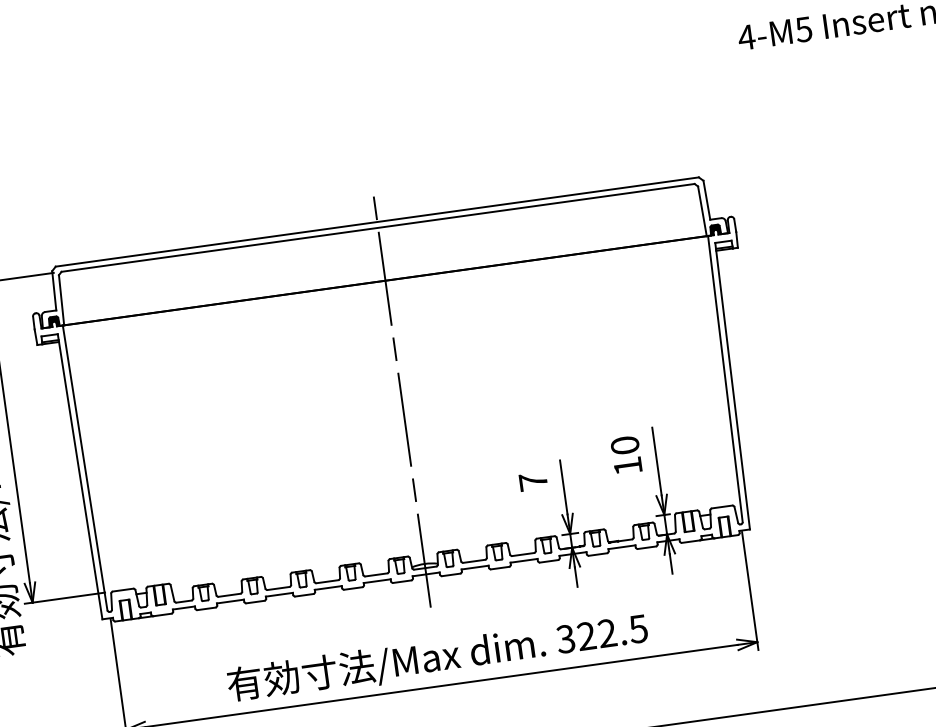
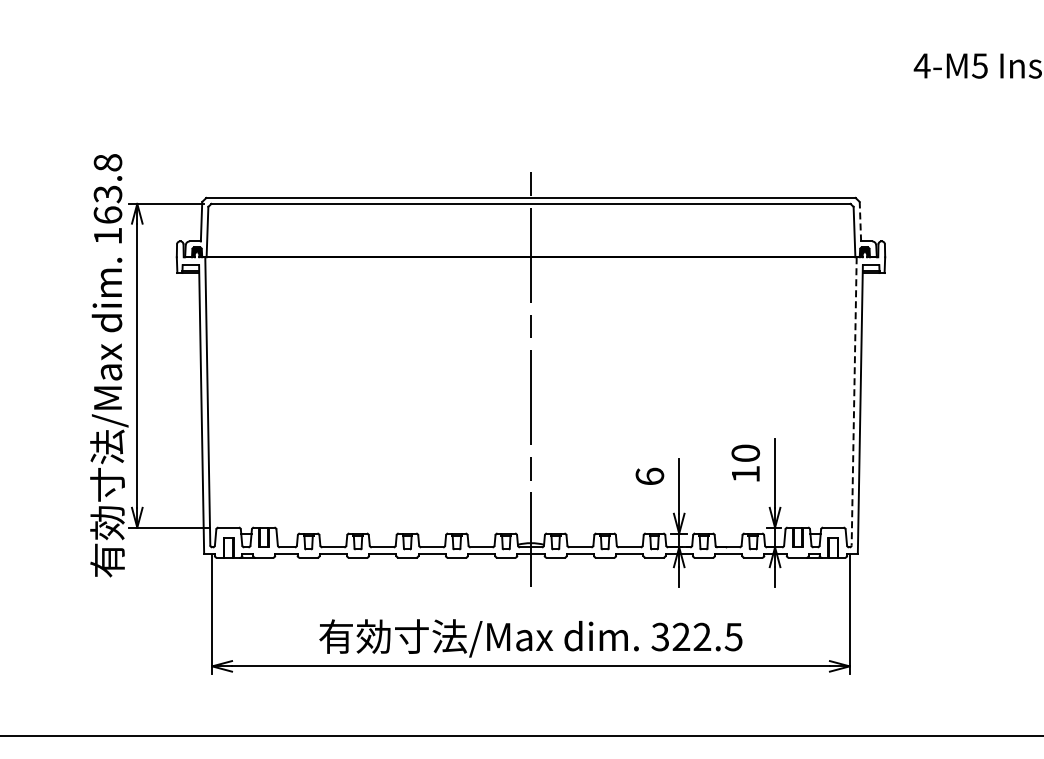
line: (706, 200) -> (860, 221), solid -> dashed
line: (725, 379) -> (854, 401), solid -> dashed
text: (532, 481) -> (649, 476), 7 -> 6

